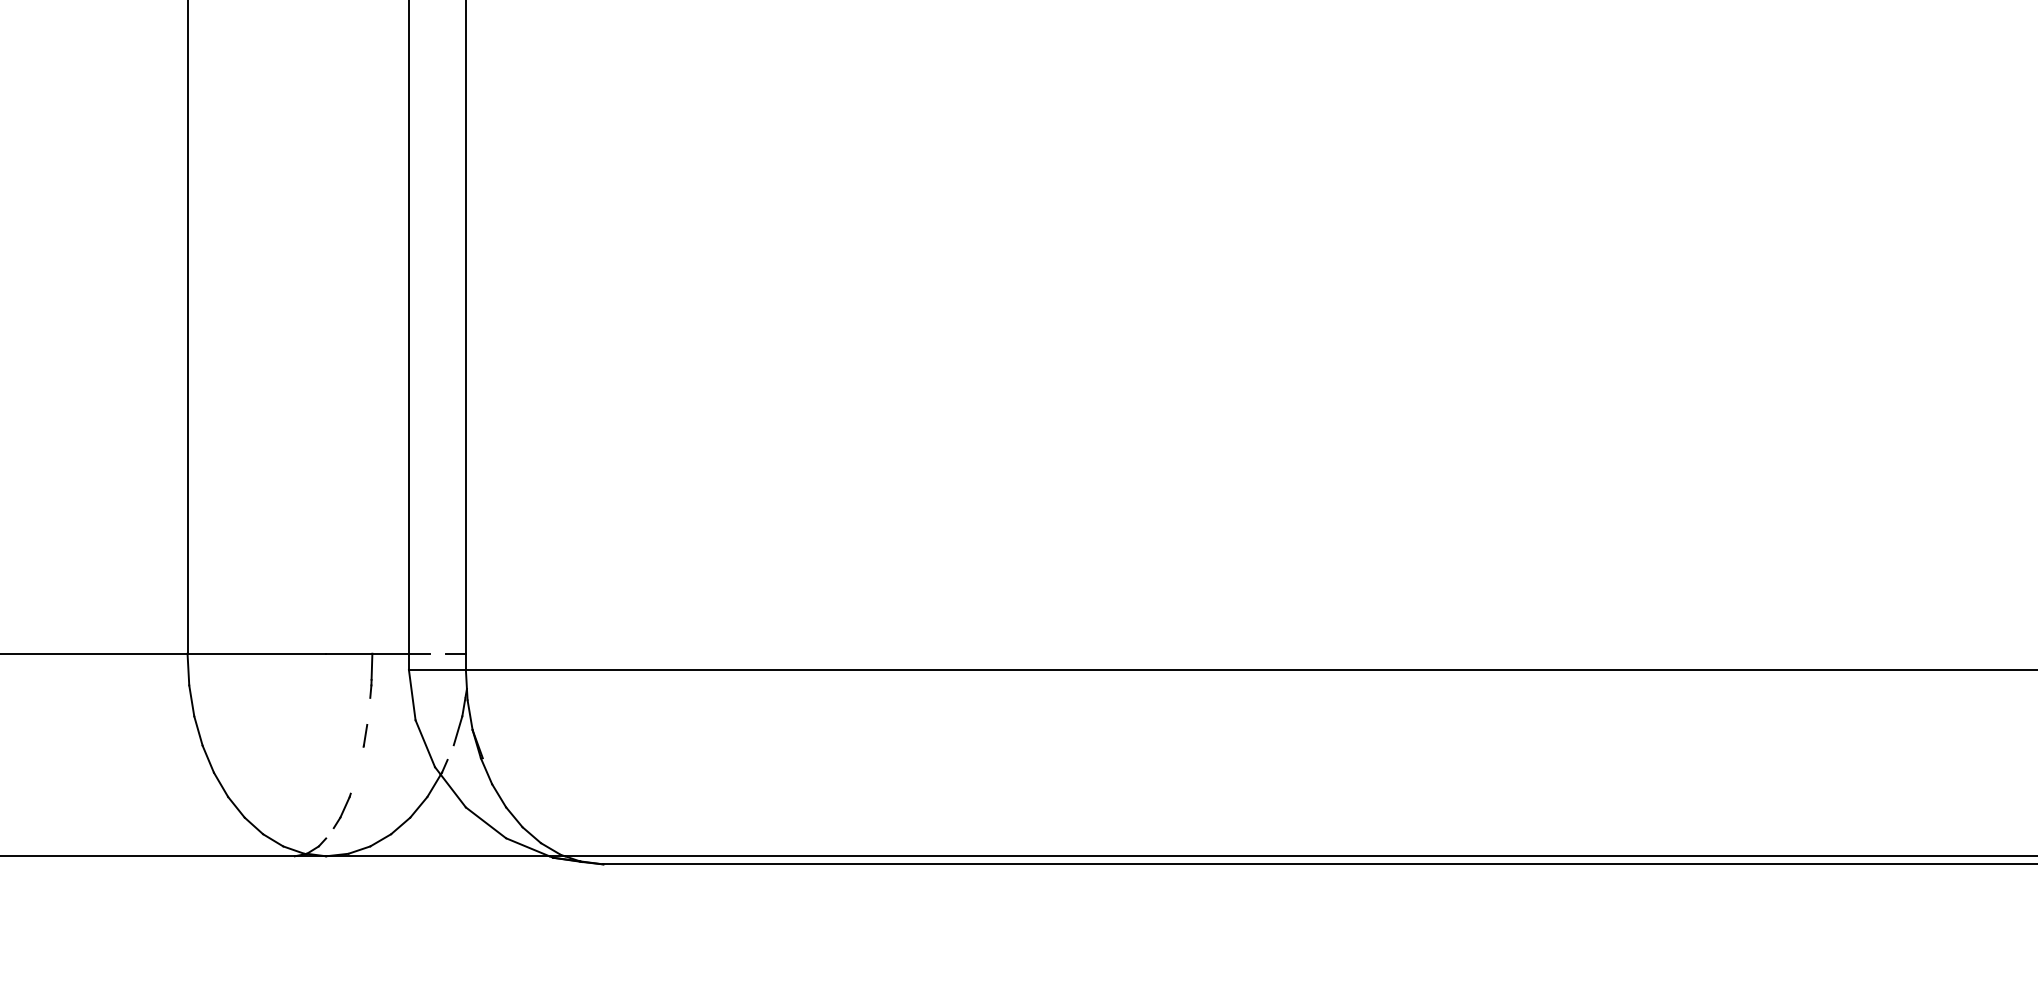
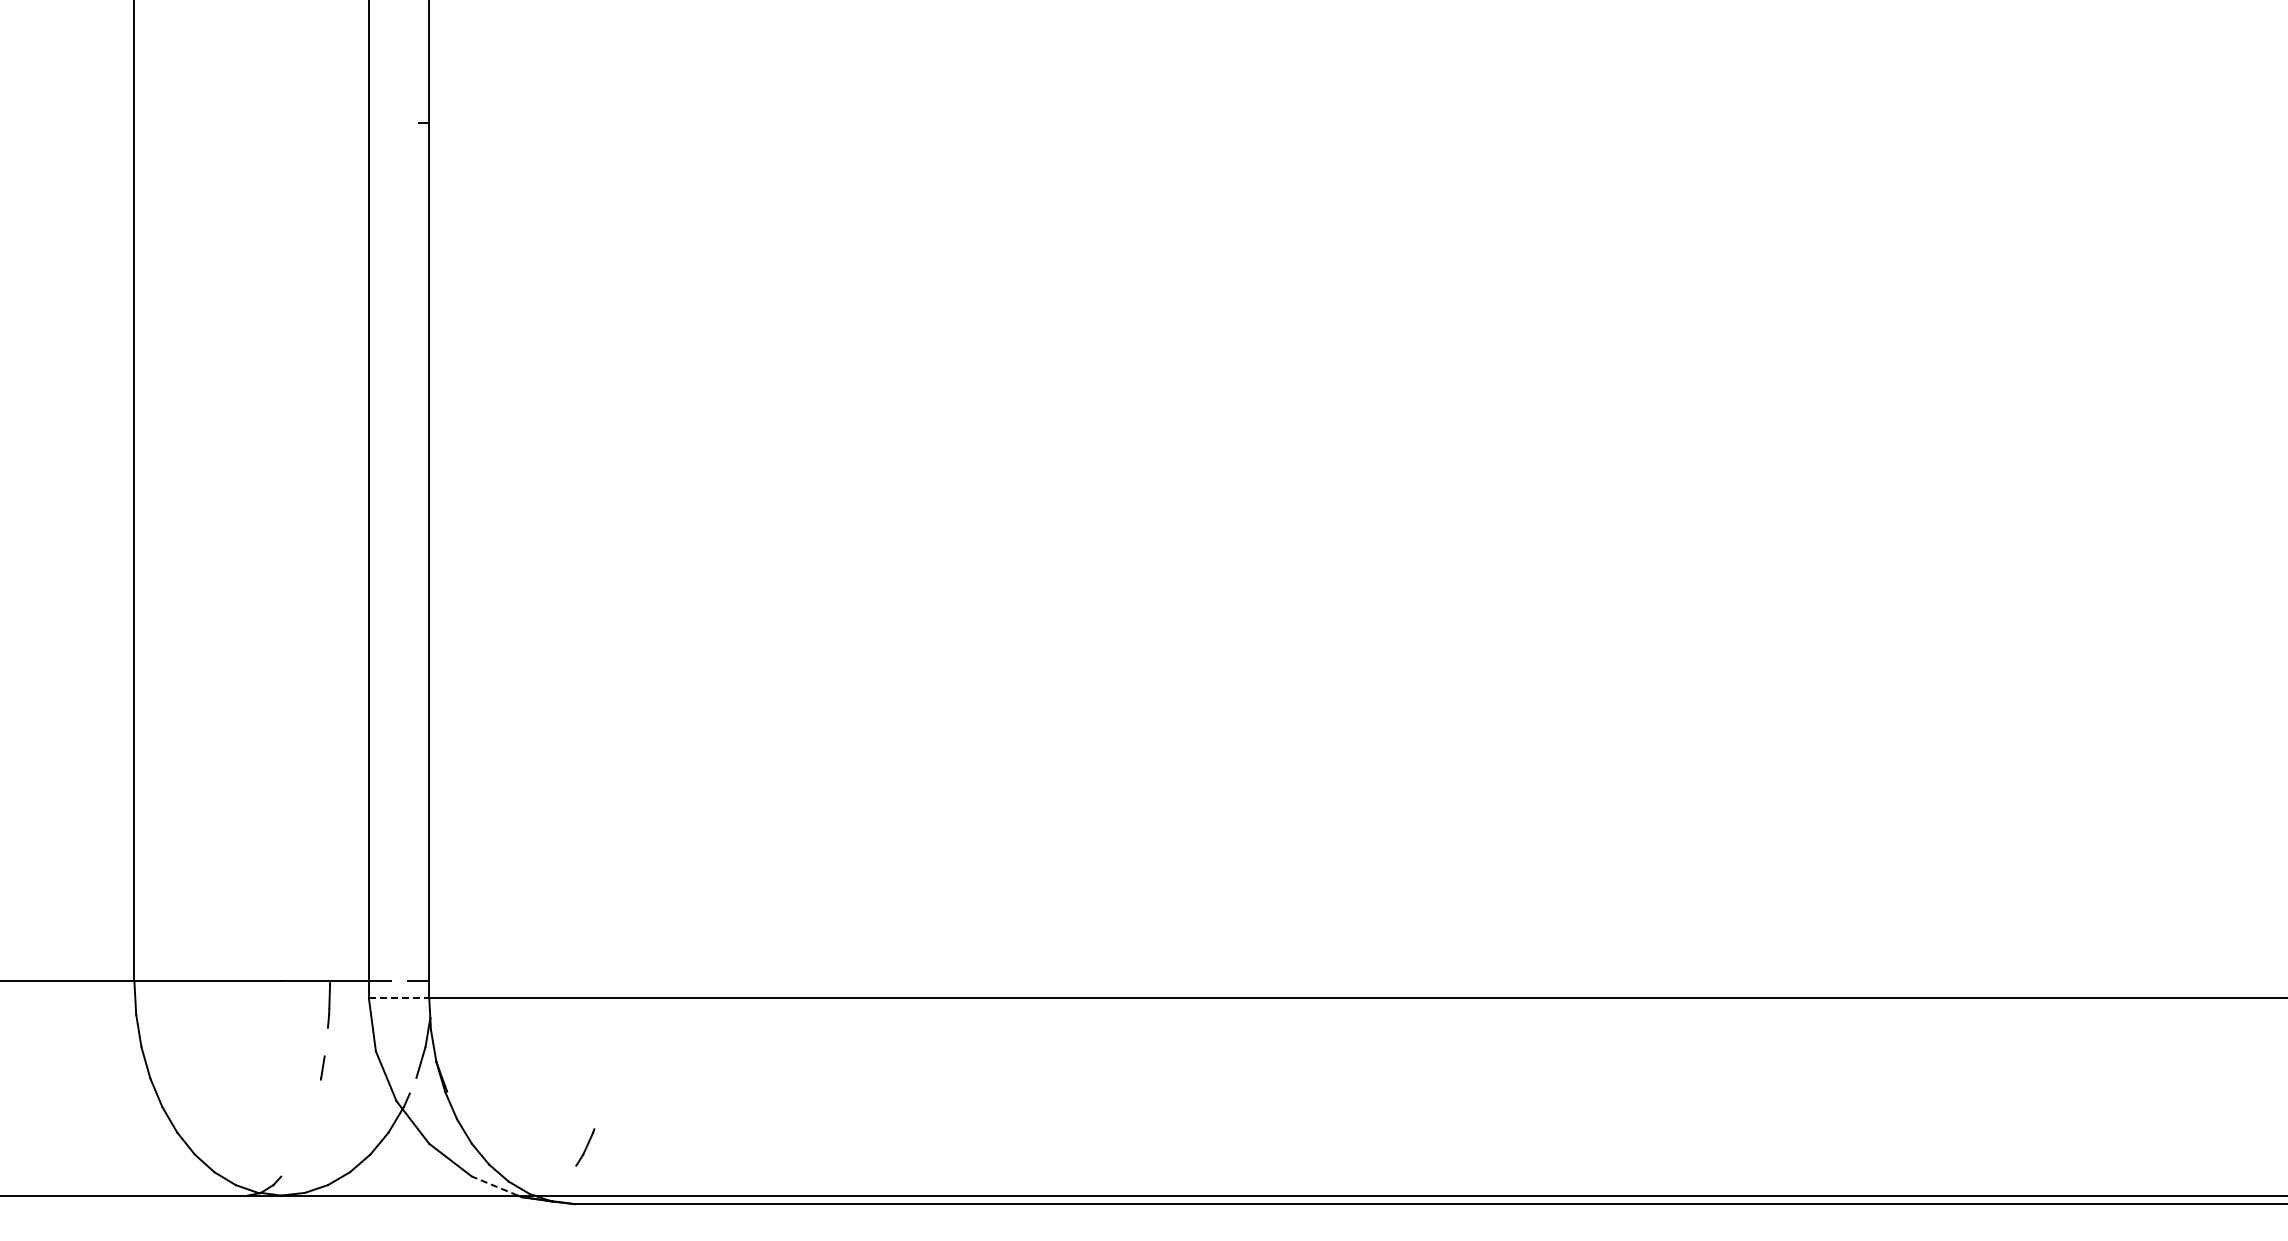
line: (437, 670) -> (399, 998), solid -> dashed
line: (342, 810) -> (585, 1147), moved
line: (527, 847) -> (494, 1186), solid -> dashed

